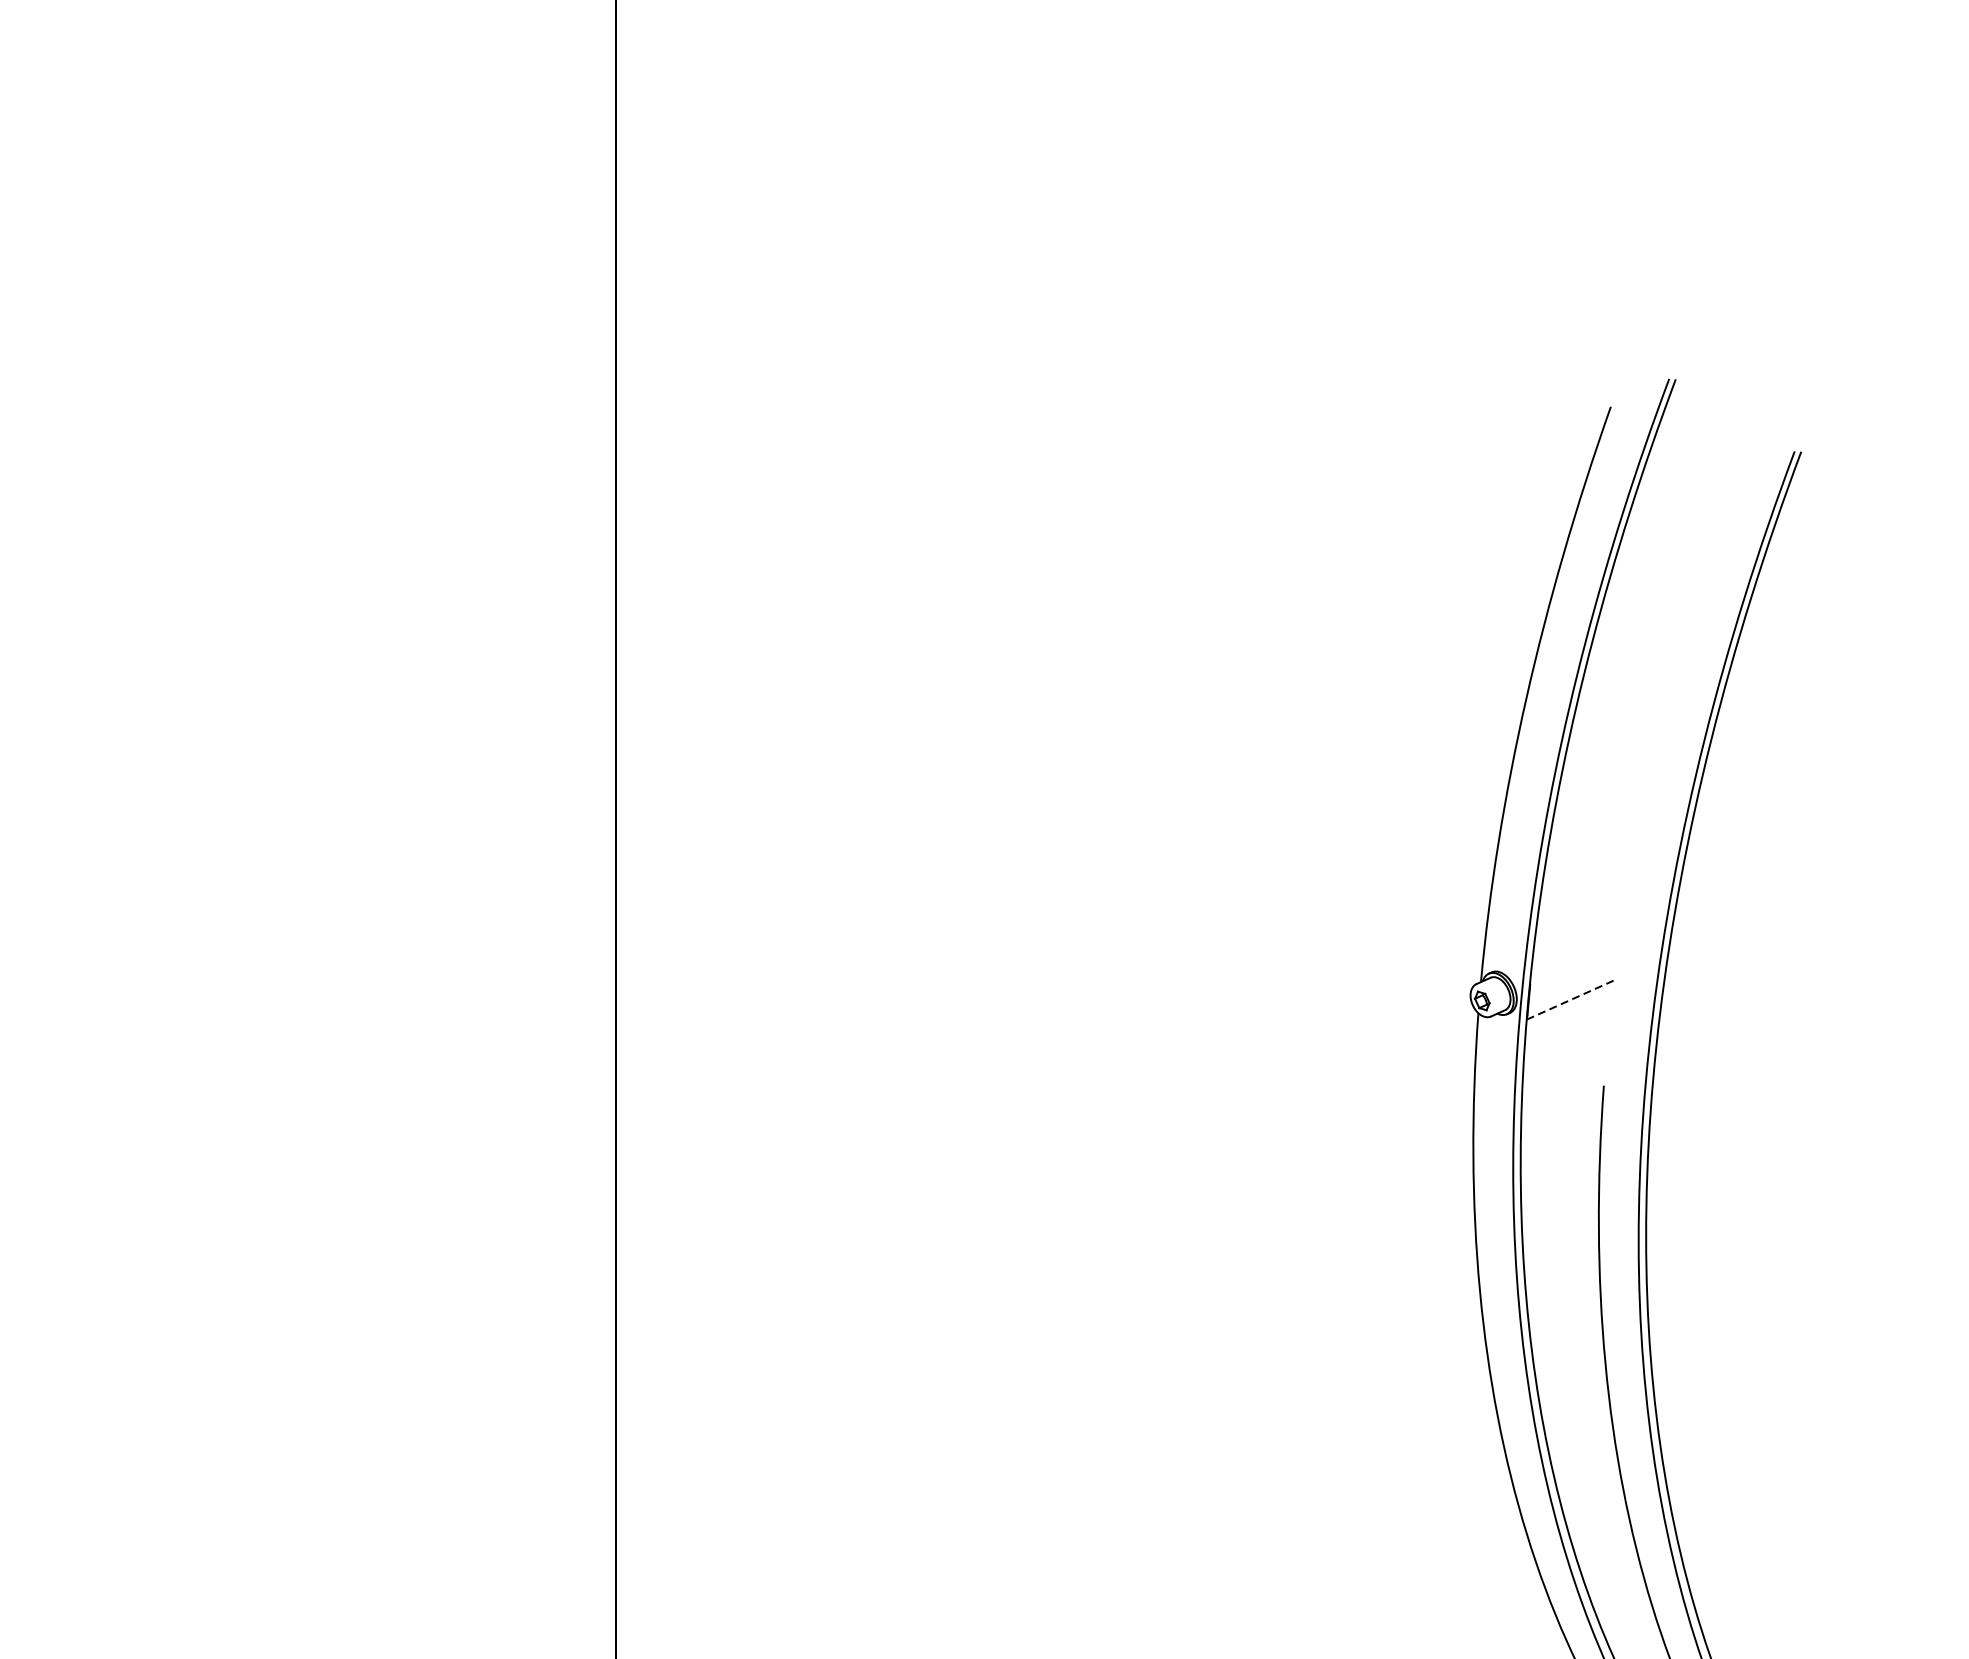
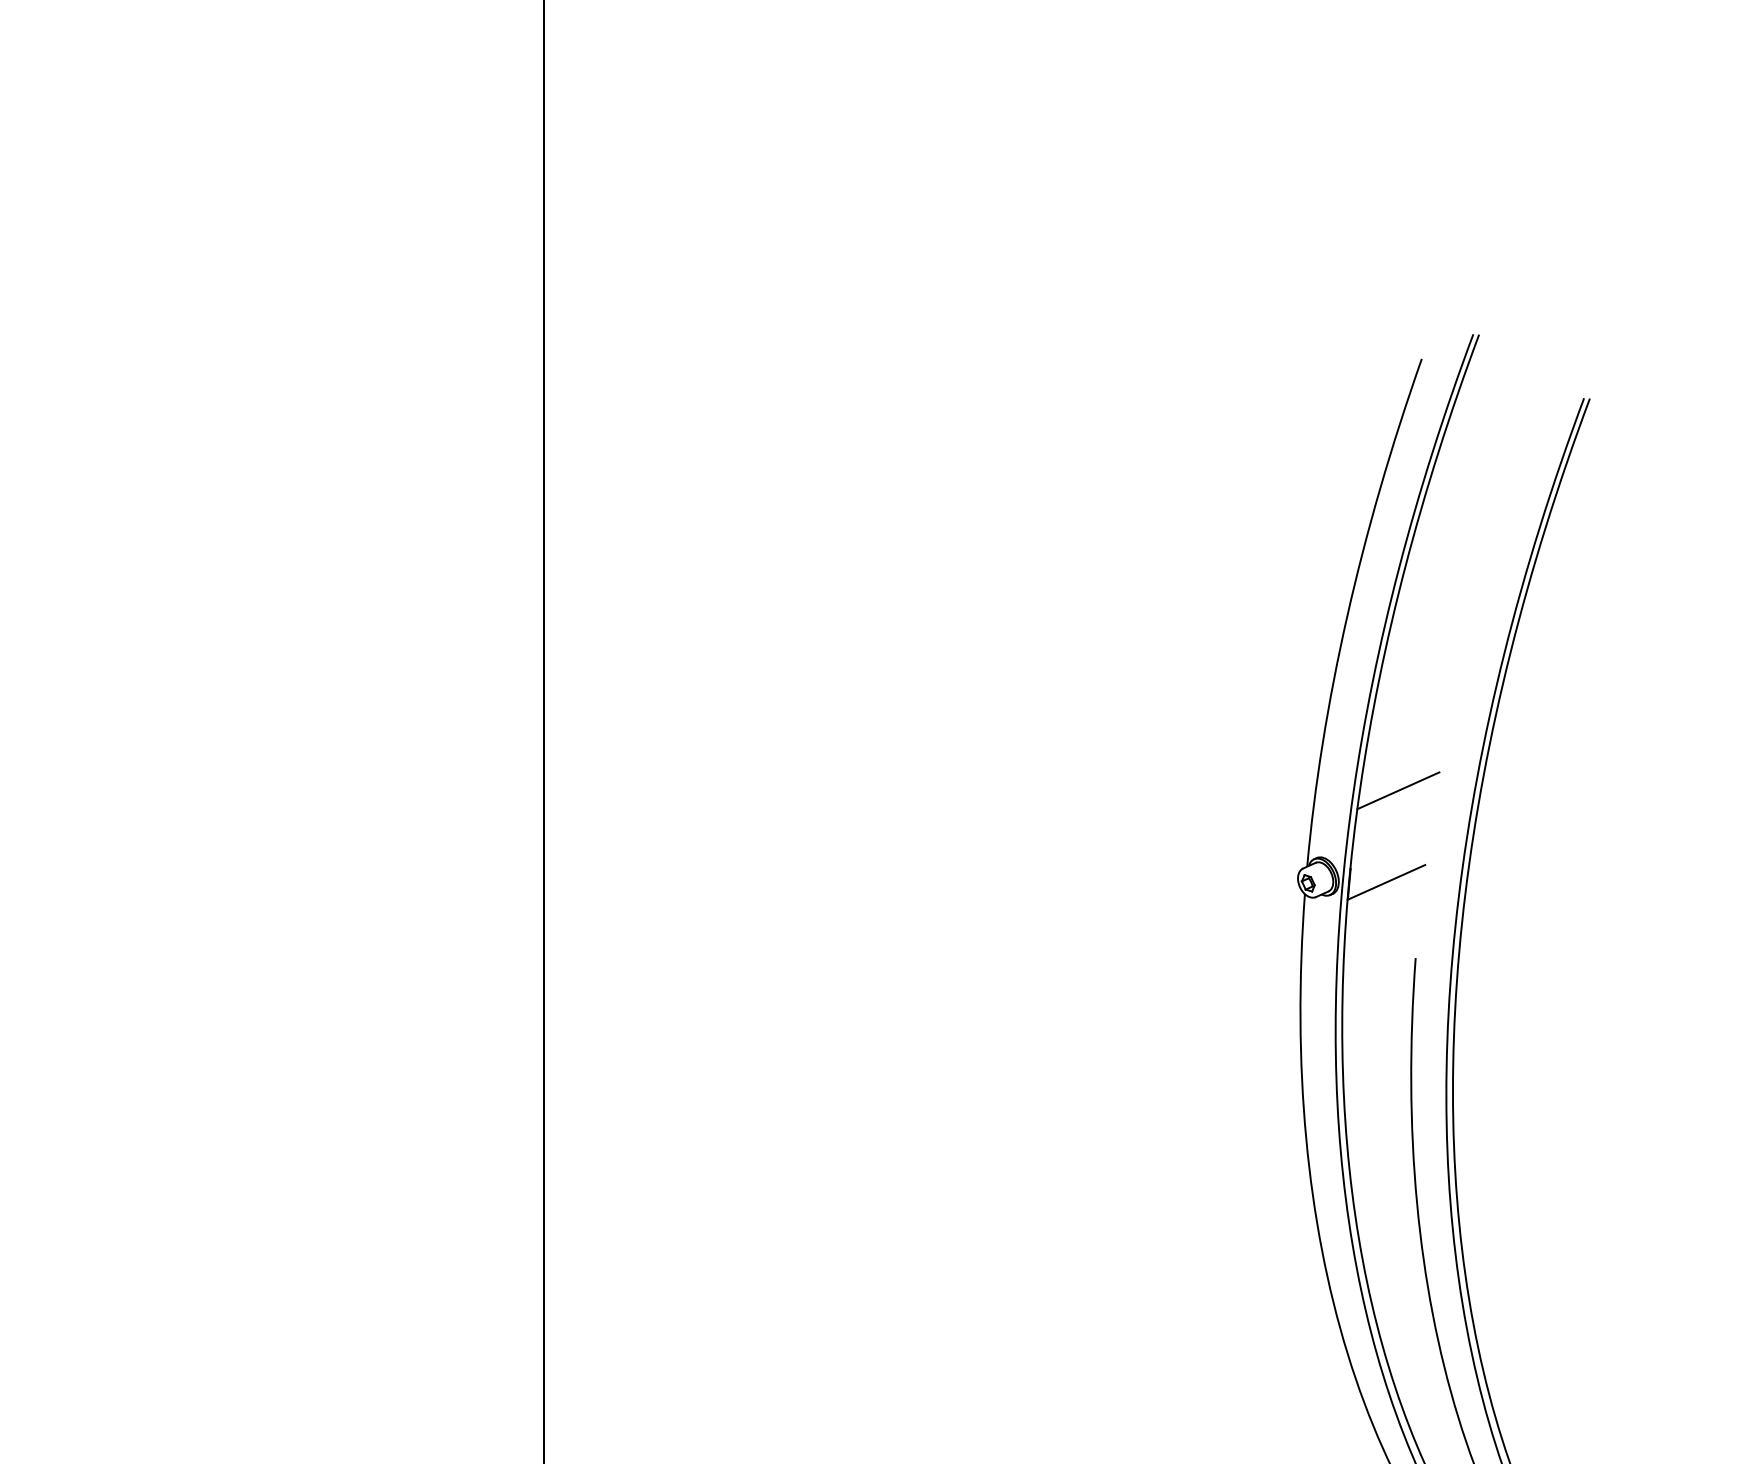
line: (1584, 895) -> (1398, 790), added
line: (1570, 1000) -> (1386, 882), dashed -> solid

